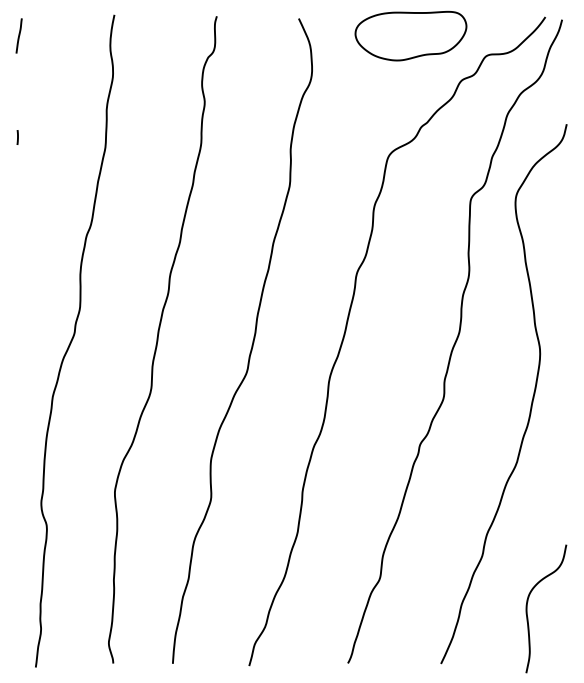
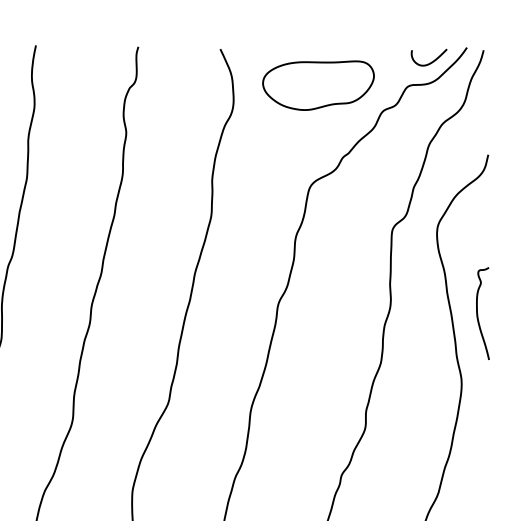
curve: (510, 30) -> (432, 61), added
part: (410, 35) -> (318, 85), moved
curve: (556, 282) -> (478, 313), added

